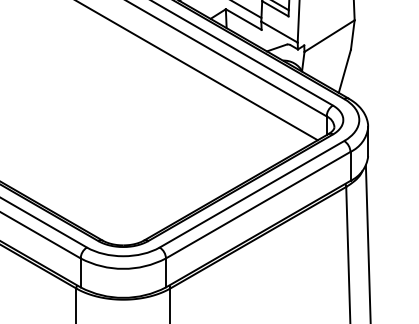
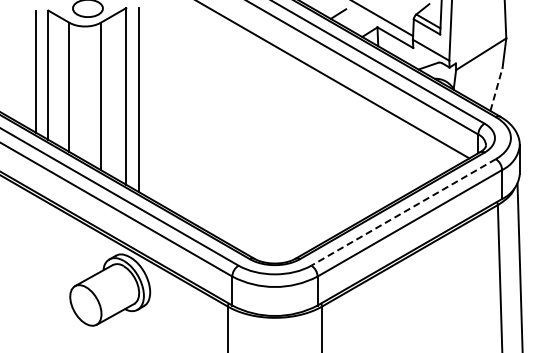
line: (344, 70) -> (496, 88), solid -> dashed
line: (251, 194) -> (403, 212), solid -> dashed

